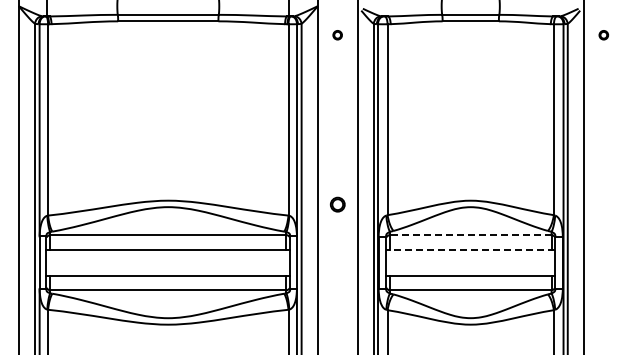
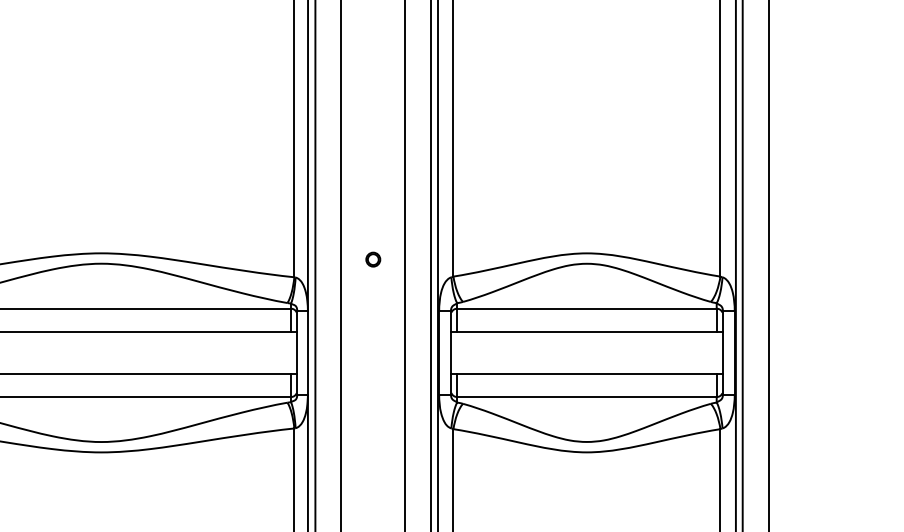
part: (337, 204) -> (373, 259), size x0.62
line: (470, 235) -> (586, 309), dashed -> solid
line: (470, 249) -> (586, 331), dashed -> solid

